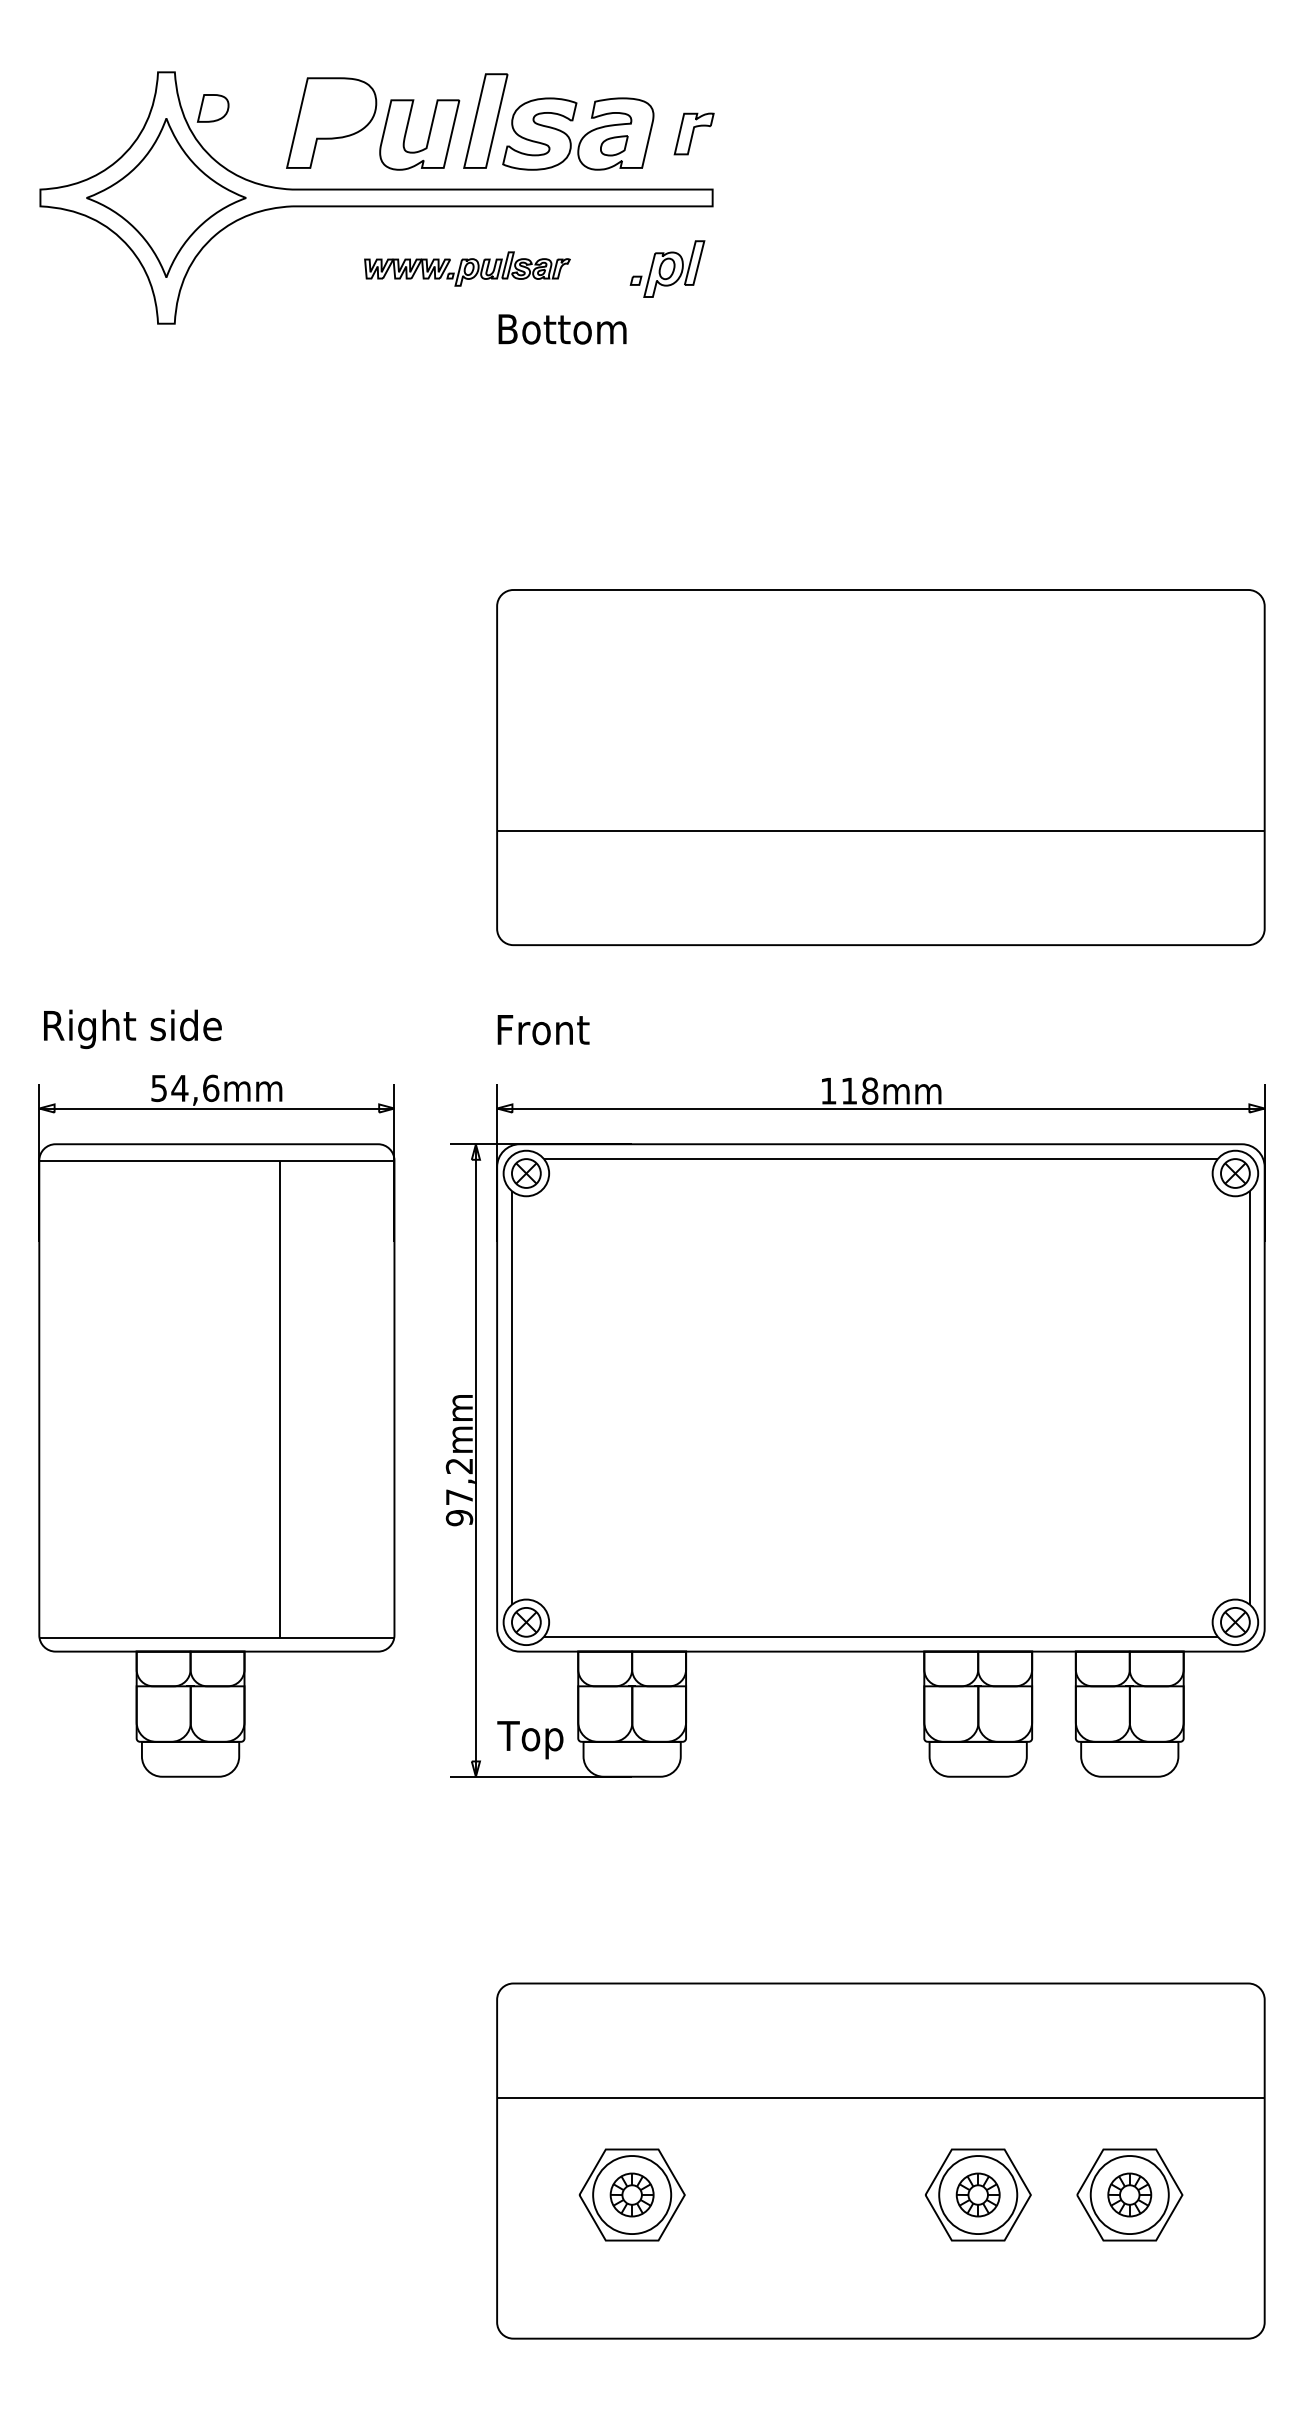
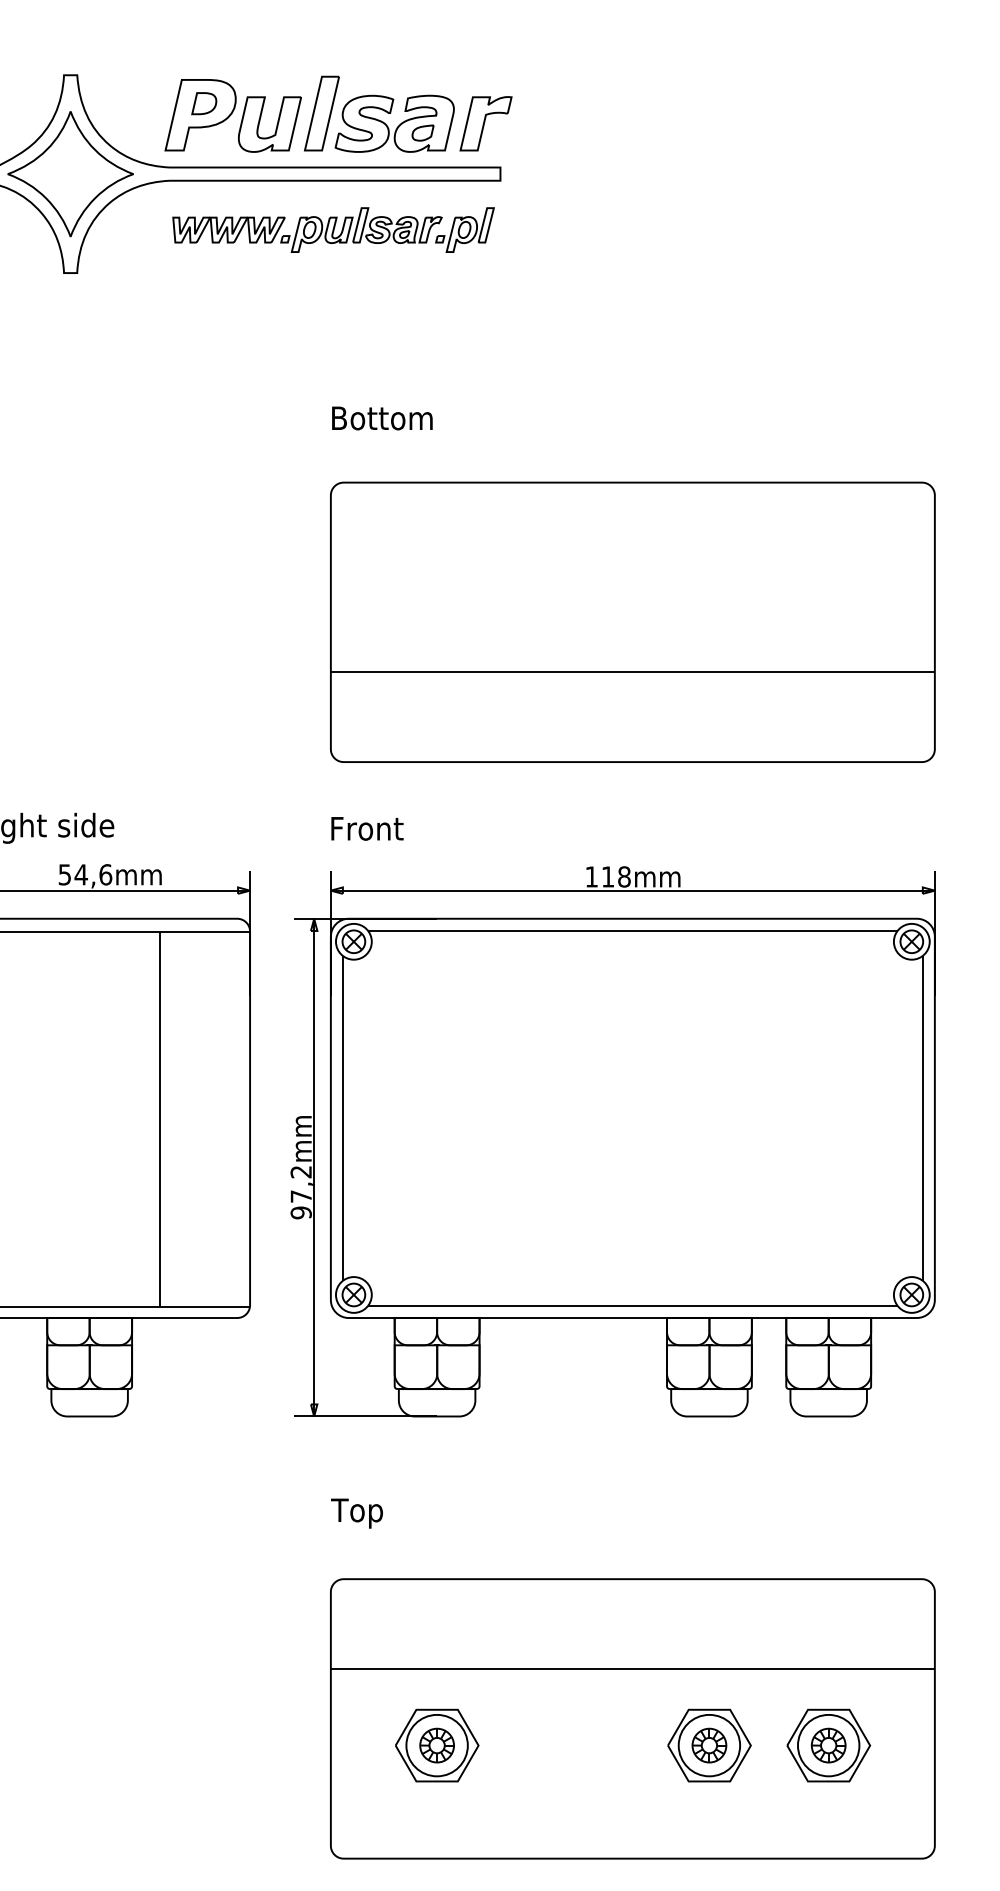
part: (213, 108) -> (204, 103), moved
part: (693, 133) -> (485, 123), size x1.67
part: (467, 268) -> (307, 229), size x1.67
text: (562, 329) -> (382, 418), moved
text: (530, 1740) -> (357, 1513), moved

